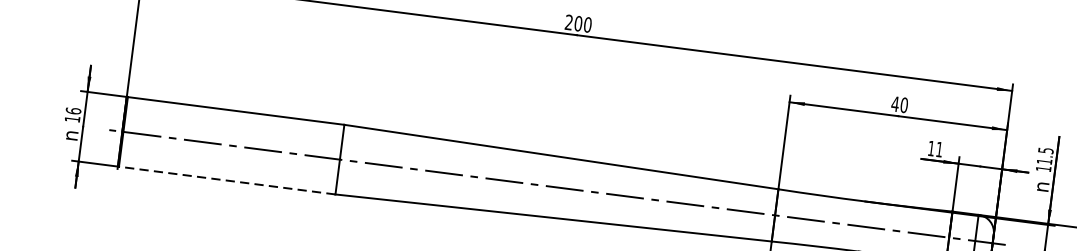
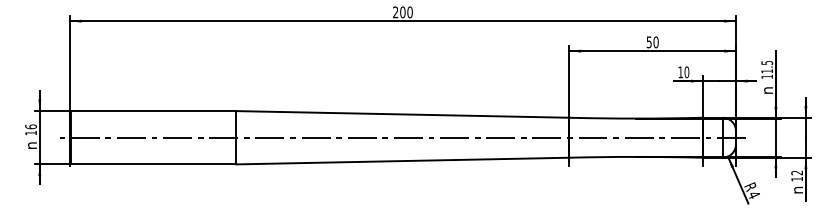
text: (895, 104) -> (649, 42), 40 -> 50
text: (938, 149) -> (686, 72), 11 -> 10
line: (227, 180) -> (153, 164), dashed -> solid

